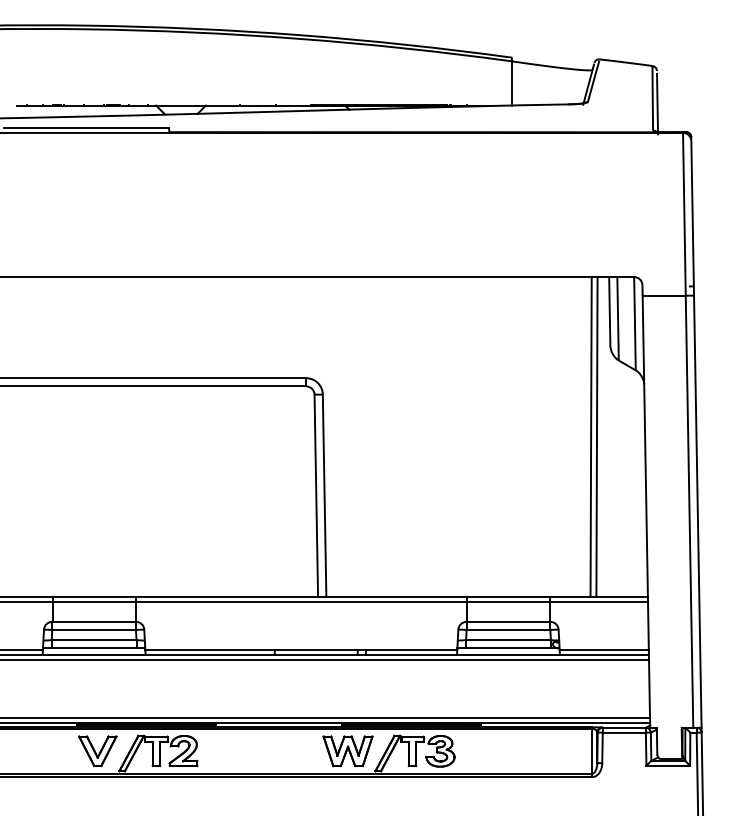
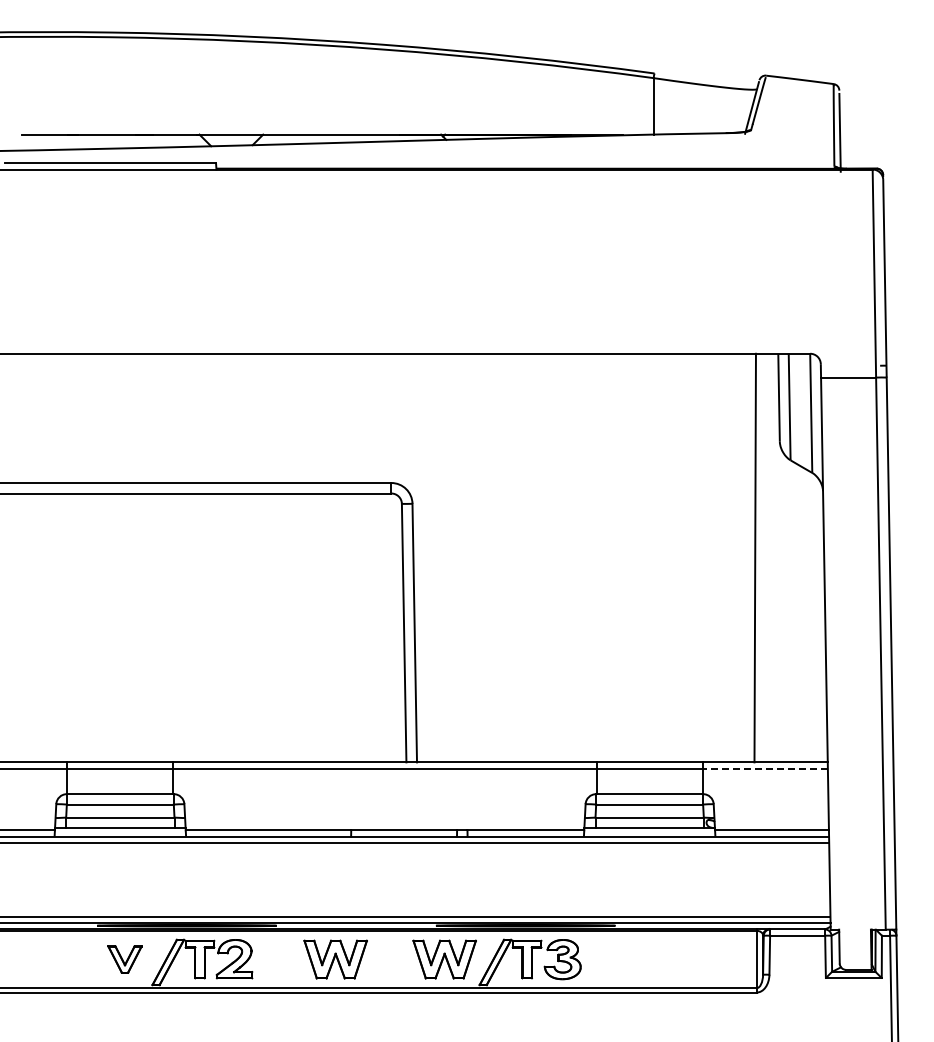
line: (596, 436) -> (762, 557), removed
line: (599, 601) -> (765, 768), solid -> dashed
part: (97, 751) -> (124, 959), size x0.7
part: (262, 751) -> (335, 959), added

